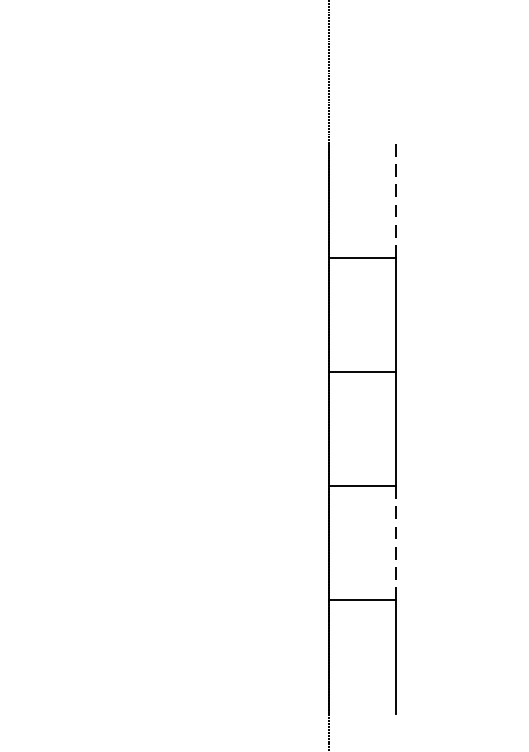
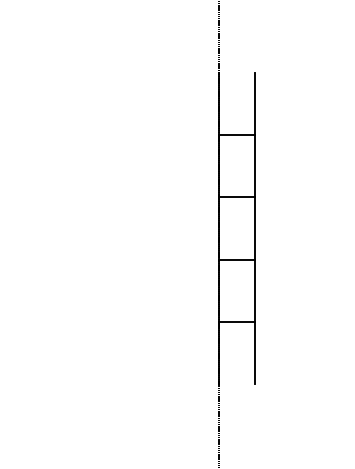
line: (395, 199) -> (255, 103), dashed -> solid
line: (395, 542) -> (255, 290), dashed -> solid

